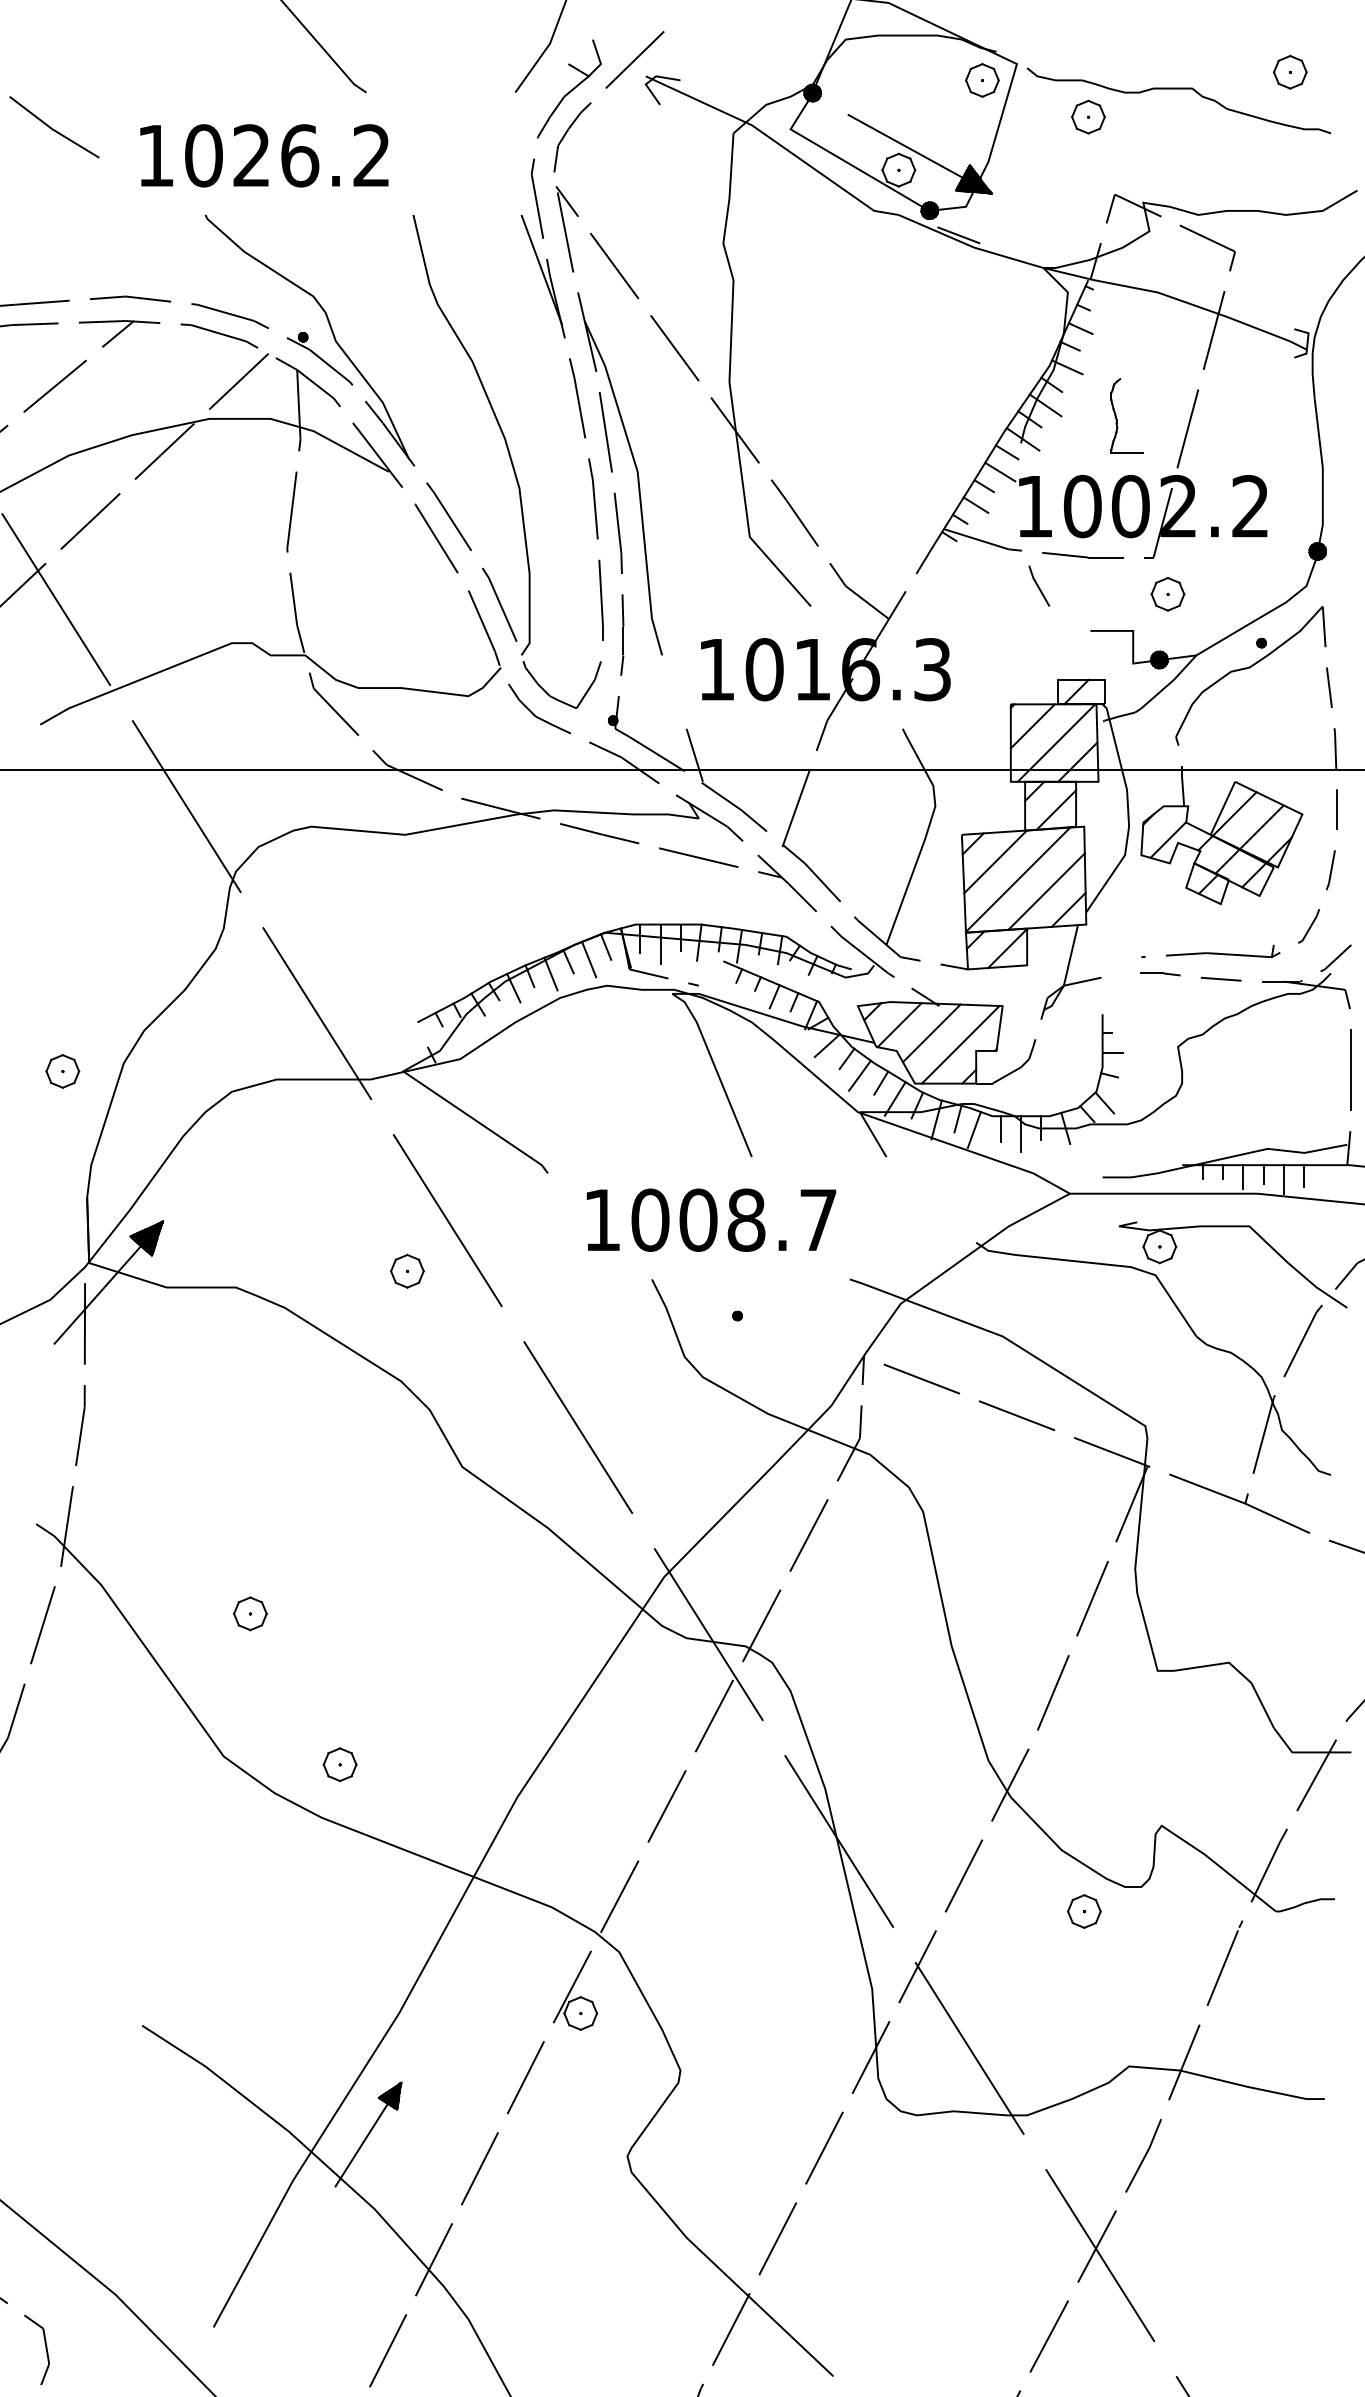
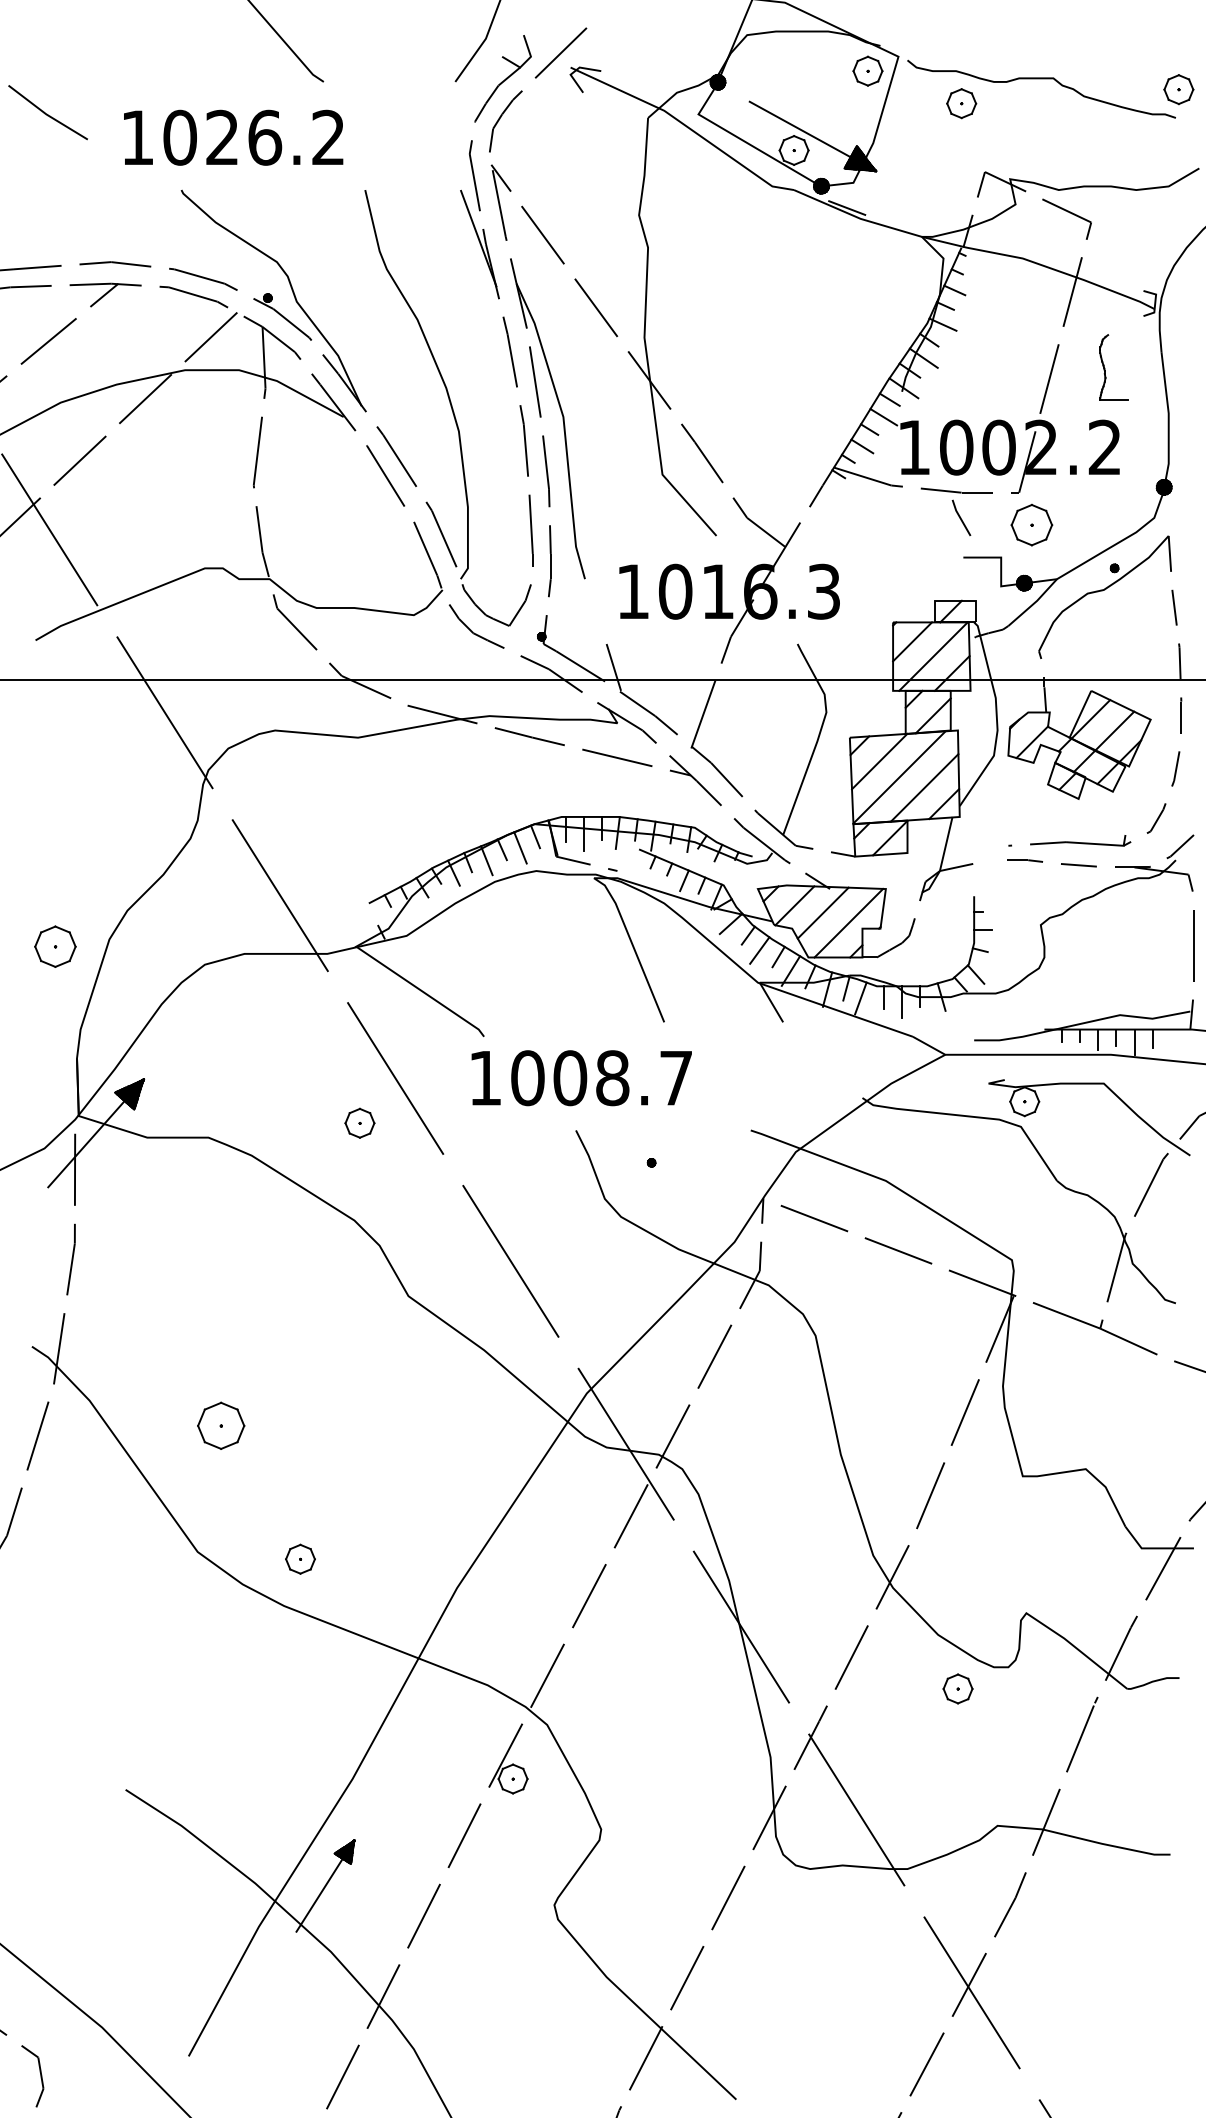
part: (1290, 71) -> (1179, 88), moved
part: (1117, 418) -> (1105, 369), moved
line: (1038, 585) -> (960, 517), moved
part: (1167, 594) -> (1031, 525), size x1.4
part: (62, 1071) -> (55, 946), size x1.4
text: (711, 1219) -> (581, 1077), moved
part: (250, 1613) -> (221, 1425), size x1.6

